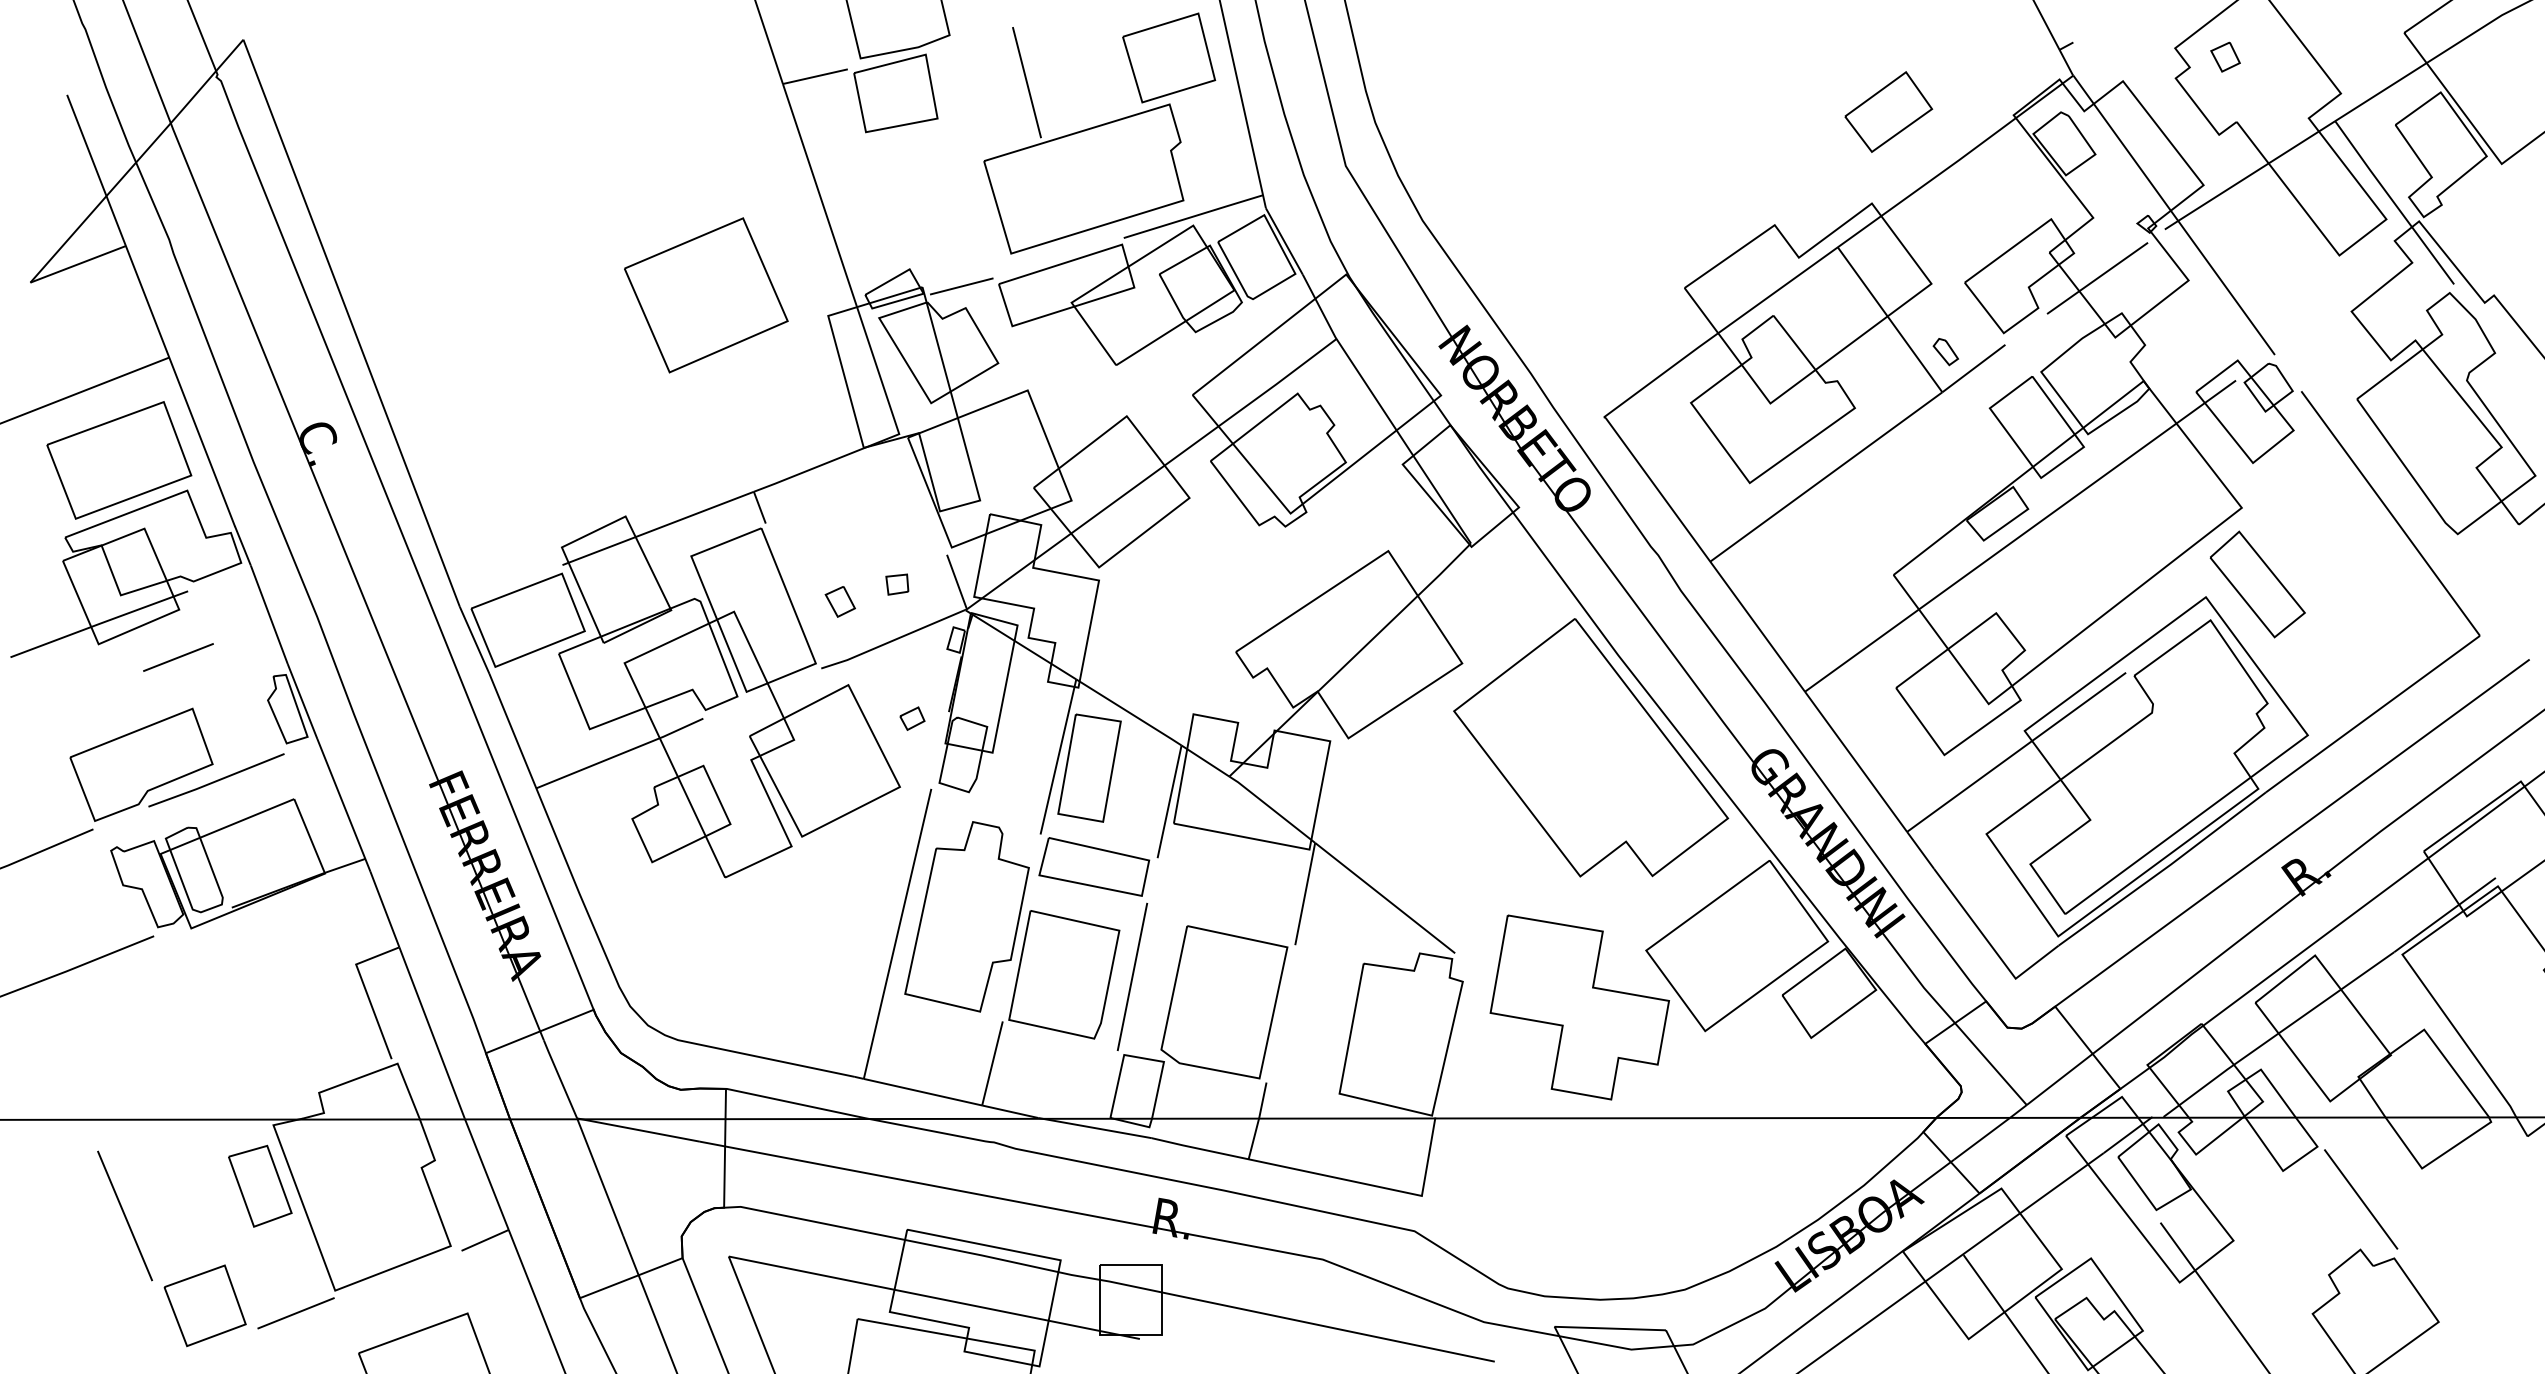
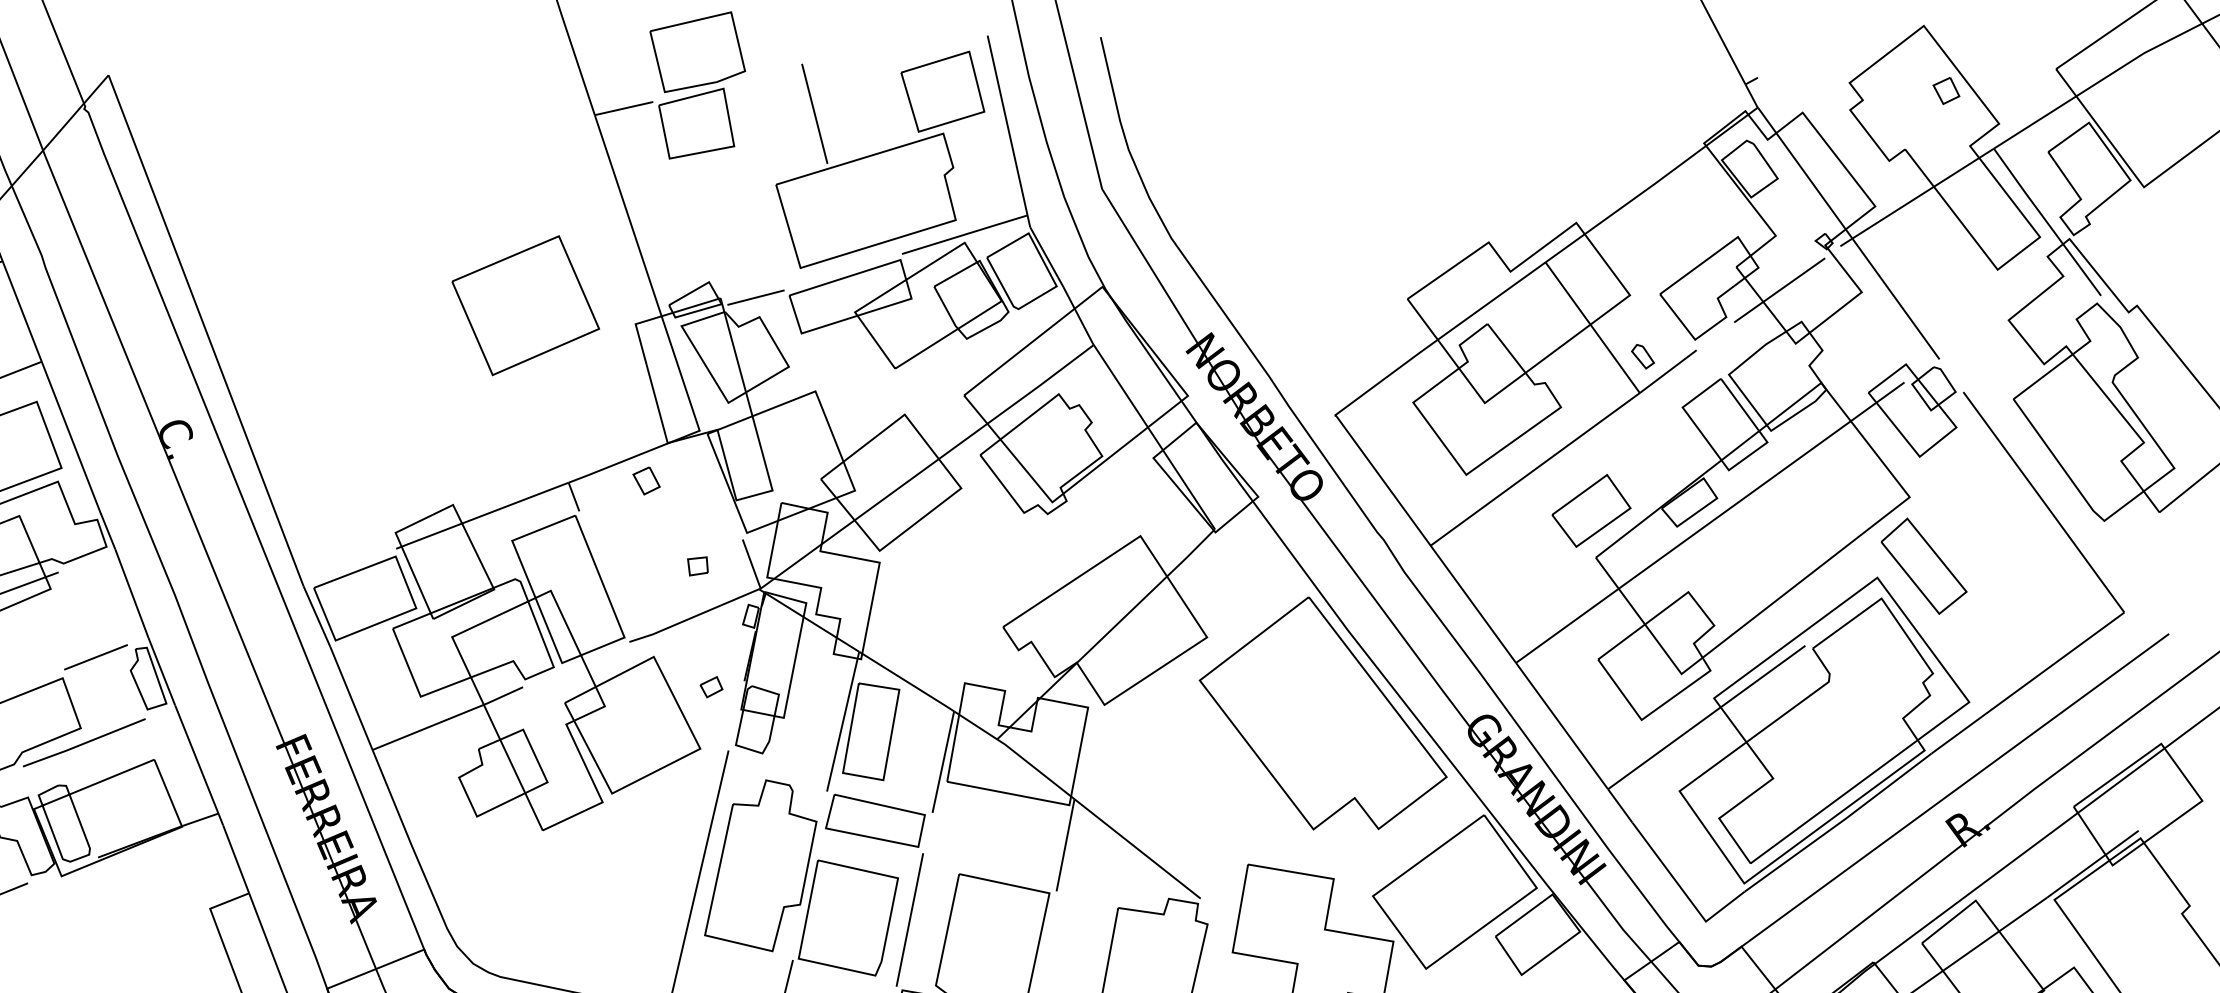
part: (2225, 56) -> (1946, 90), moved
part: (1888, 111) -> (1591, 510), moved
part: (839, 601) -> (645, 480), moved
line: (178, 657) -> (96, 657), moved

